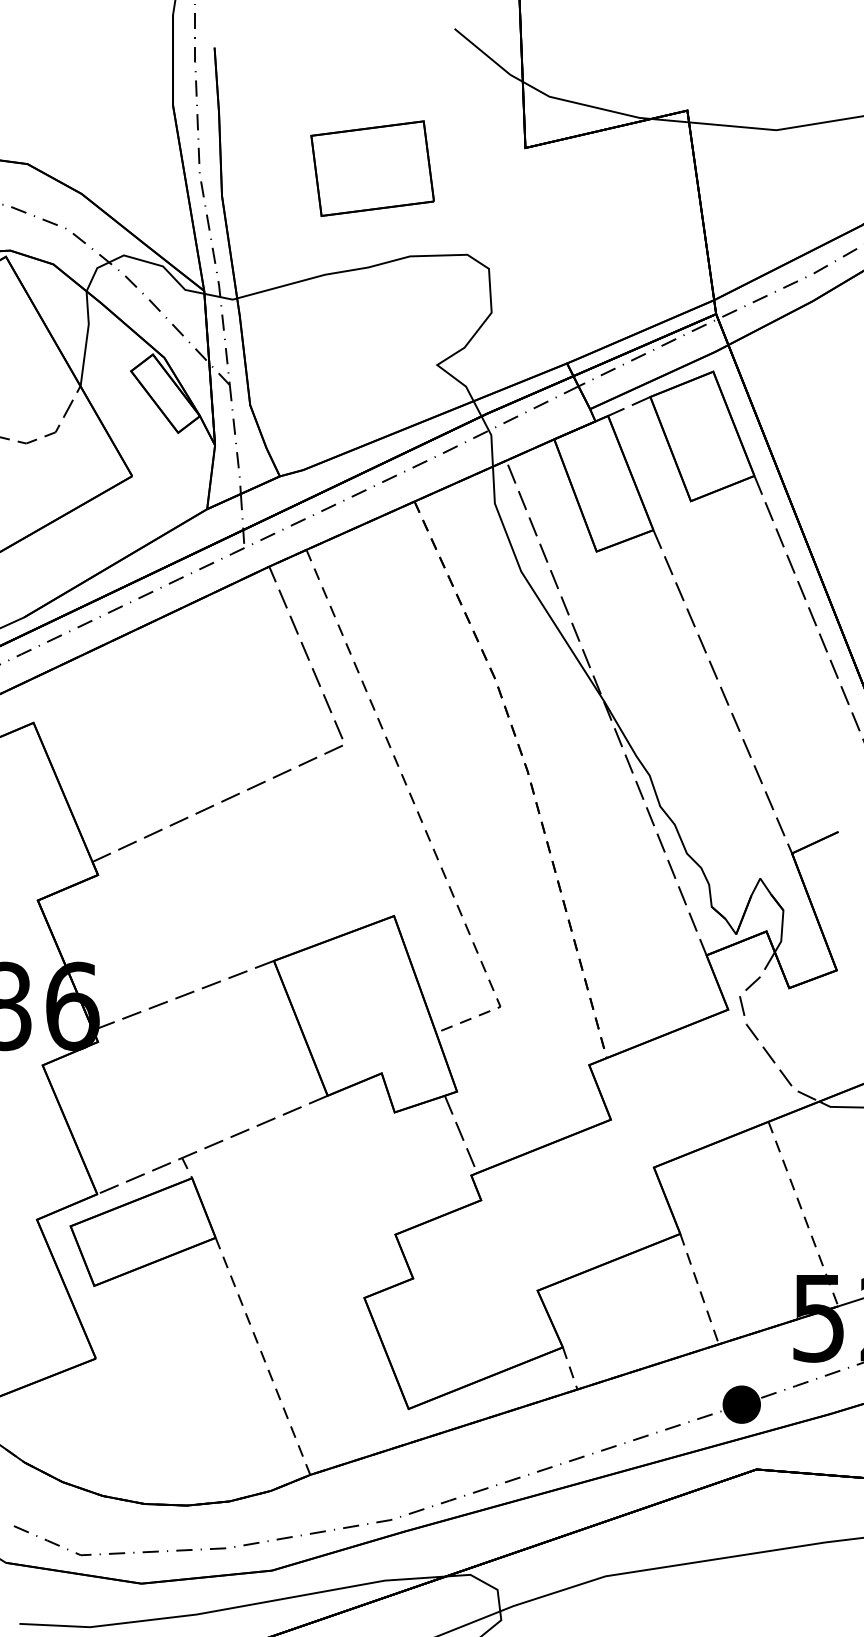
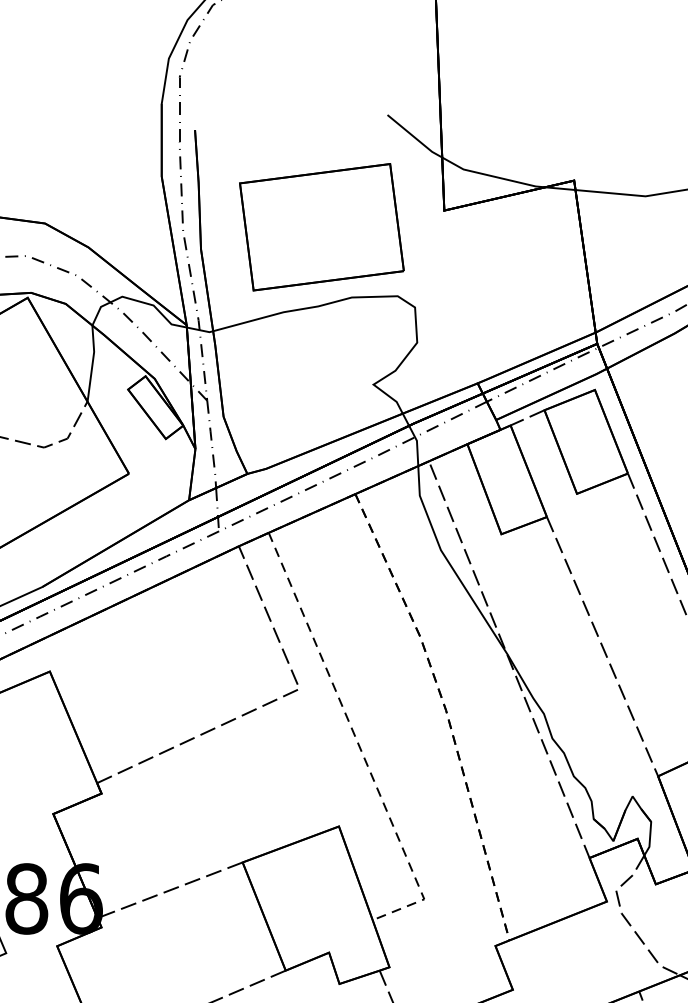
part: (372, 168) -> (321, 227), size x1.67

